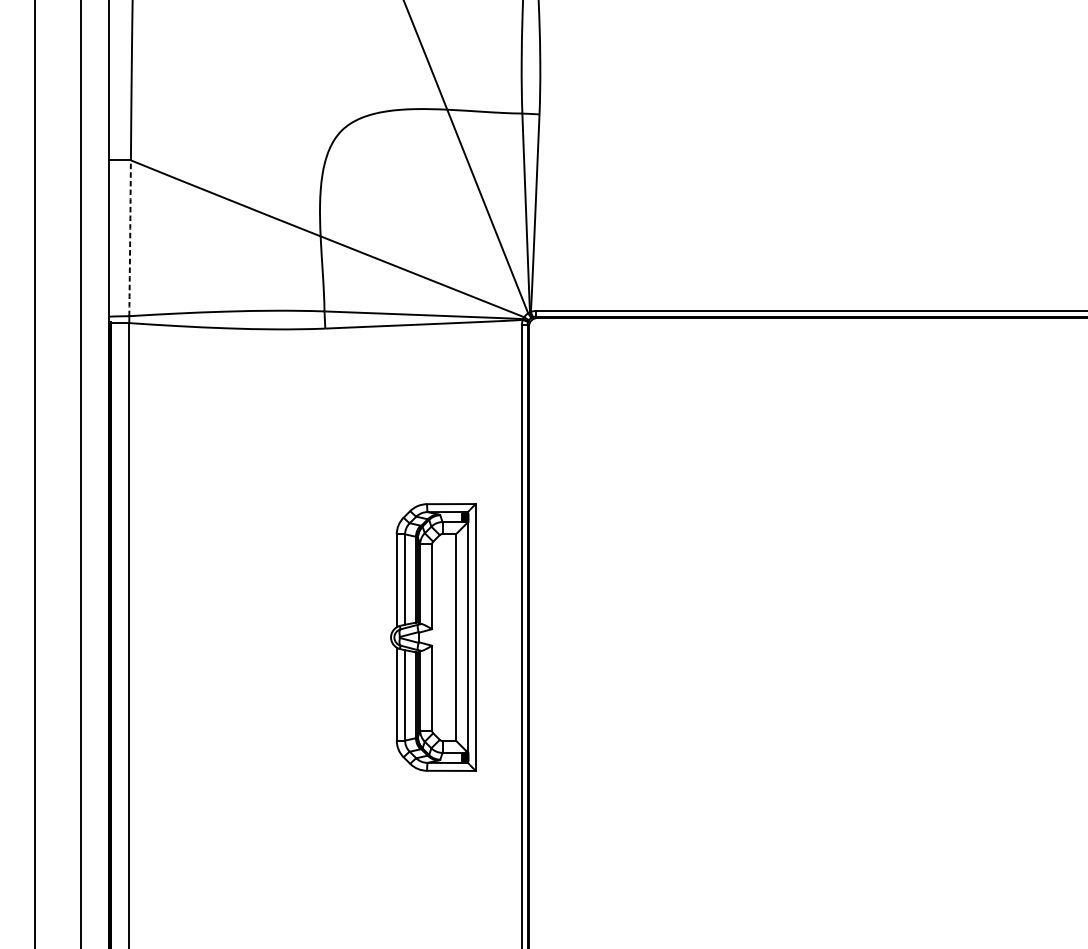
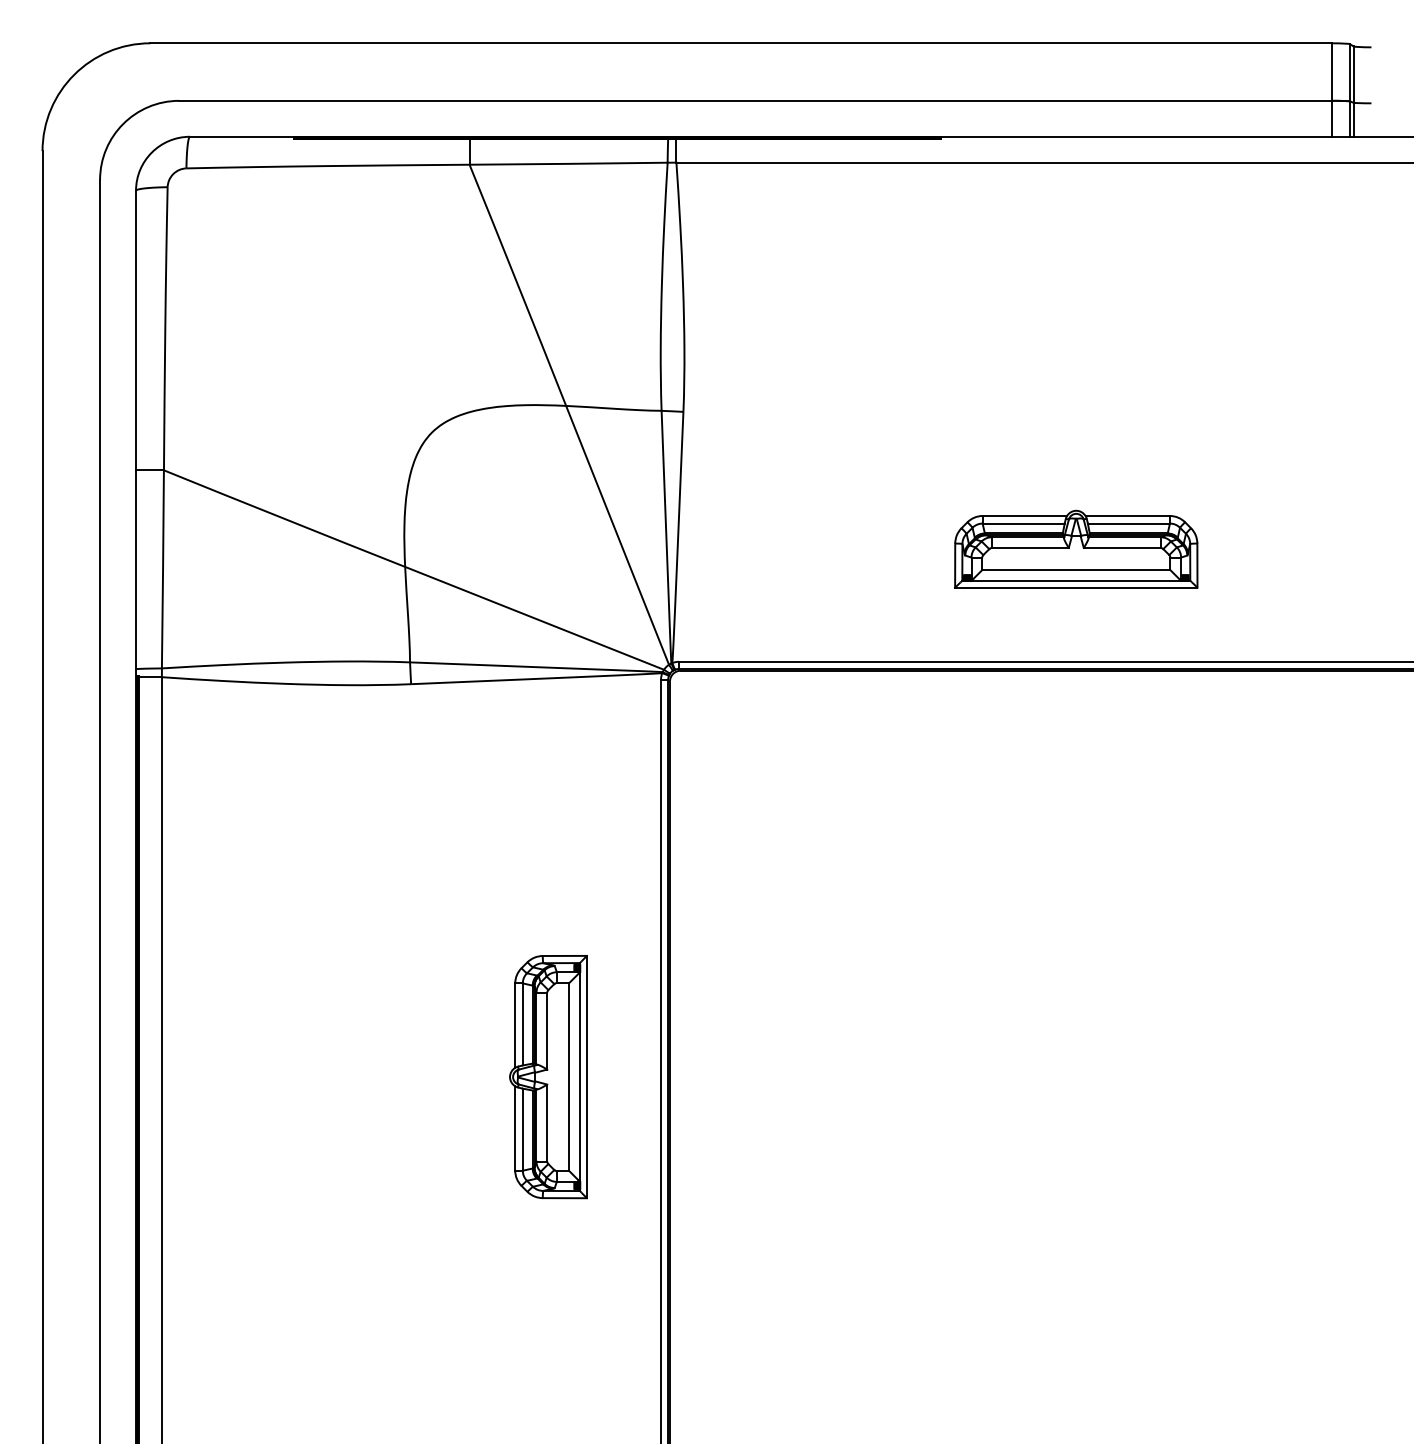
part: (848, 221) -> (1076, 548), added
arc: (130, 238) -> (163, 569), dashed -> solid
part: (433, 637) -> (548, 1077), size x0.71

